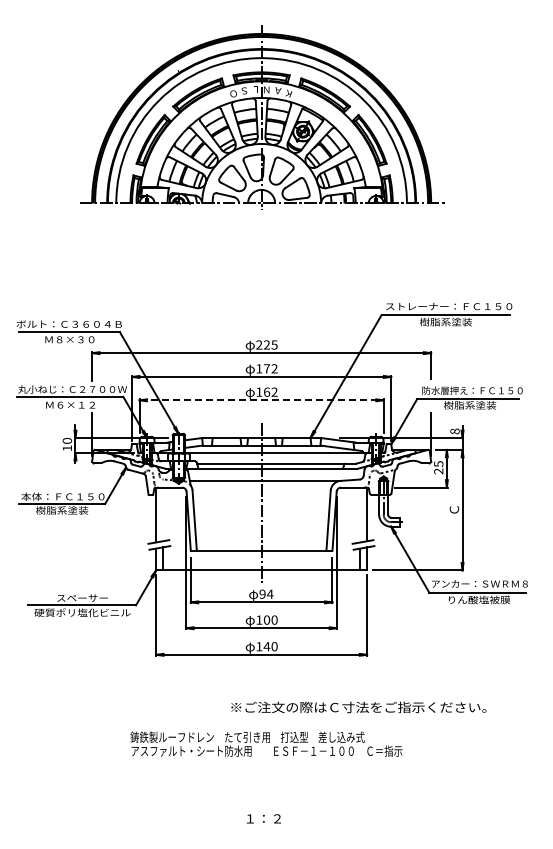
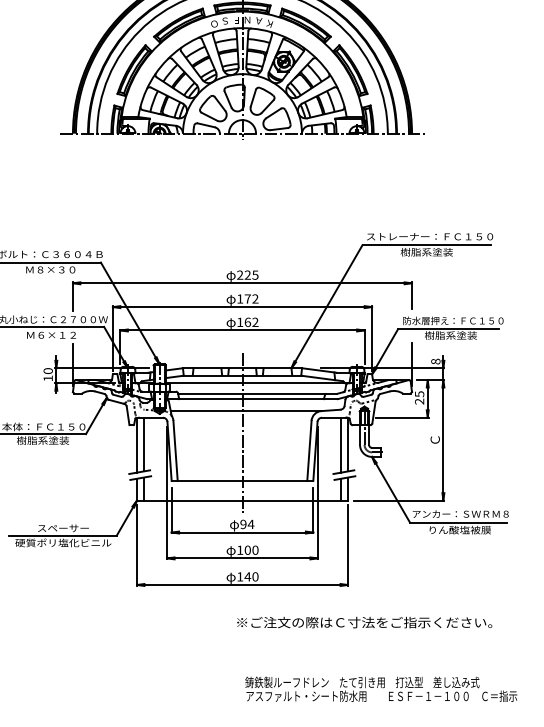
line: (262, 400) -> (243, 330), dashed -> solid
line: (162, 514) -> (143, 444), added
line: (360, 514) -> (341, 444), added
text: (358, 707) -> (364, 622), moved
text: (266, 743) -> (381, 688), moved

